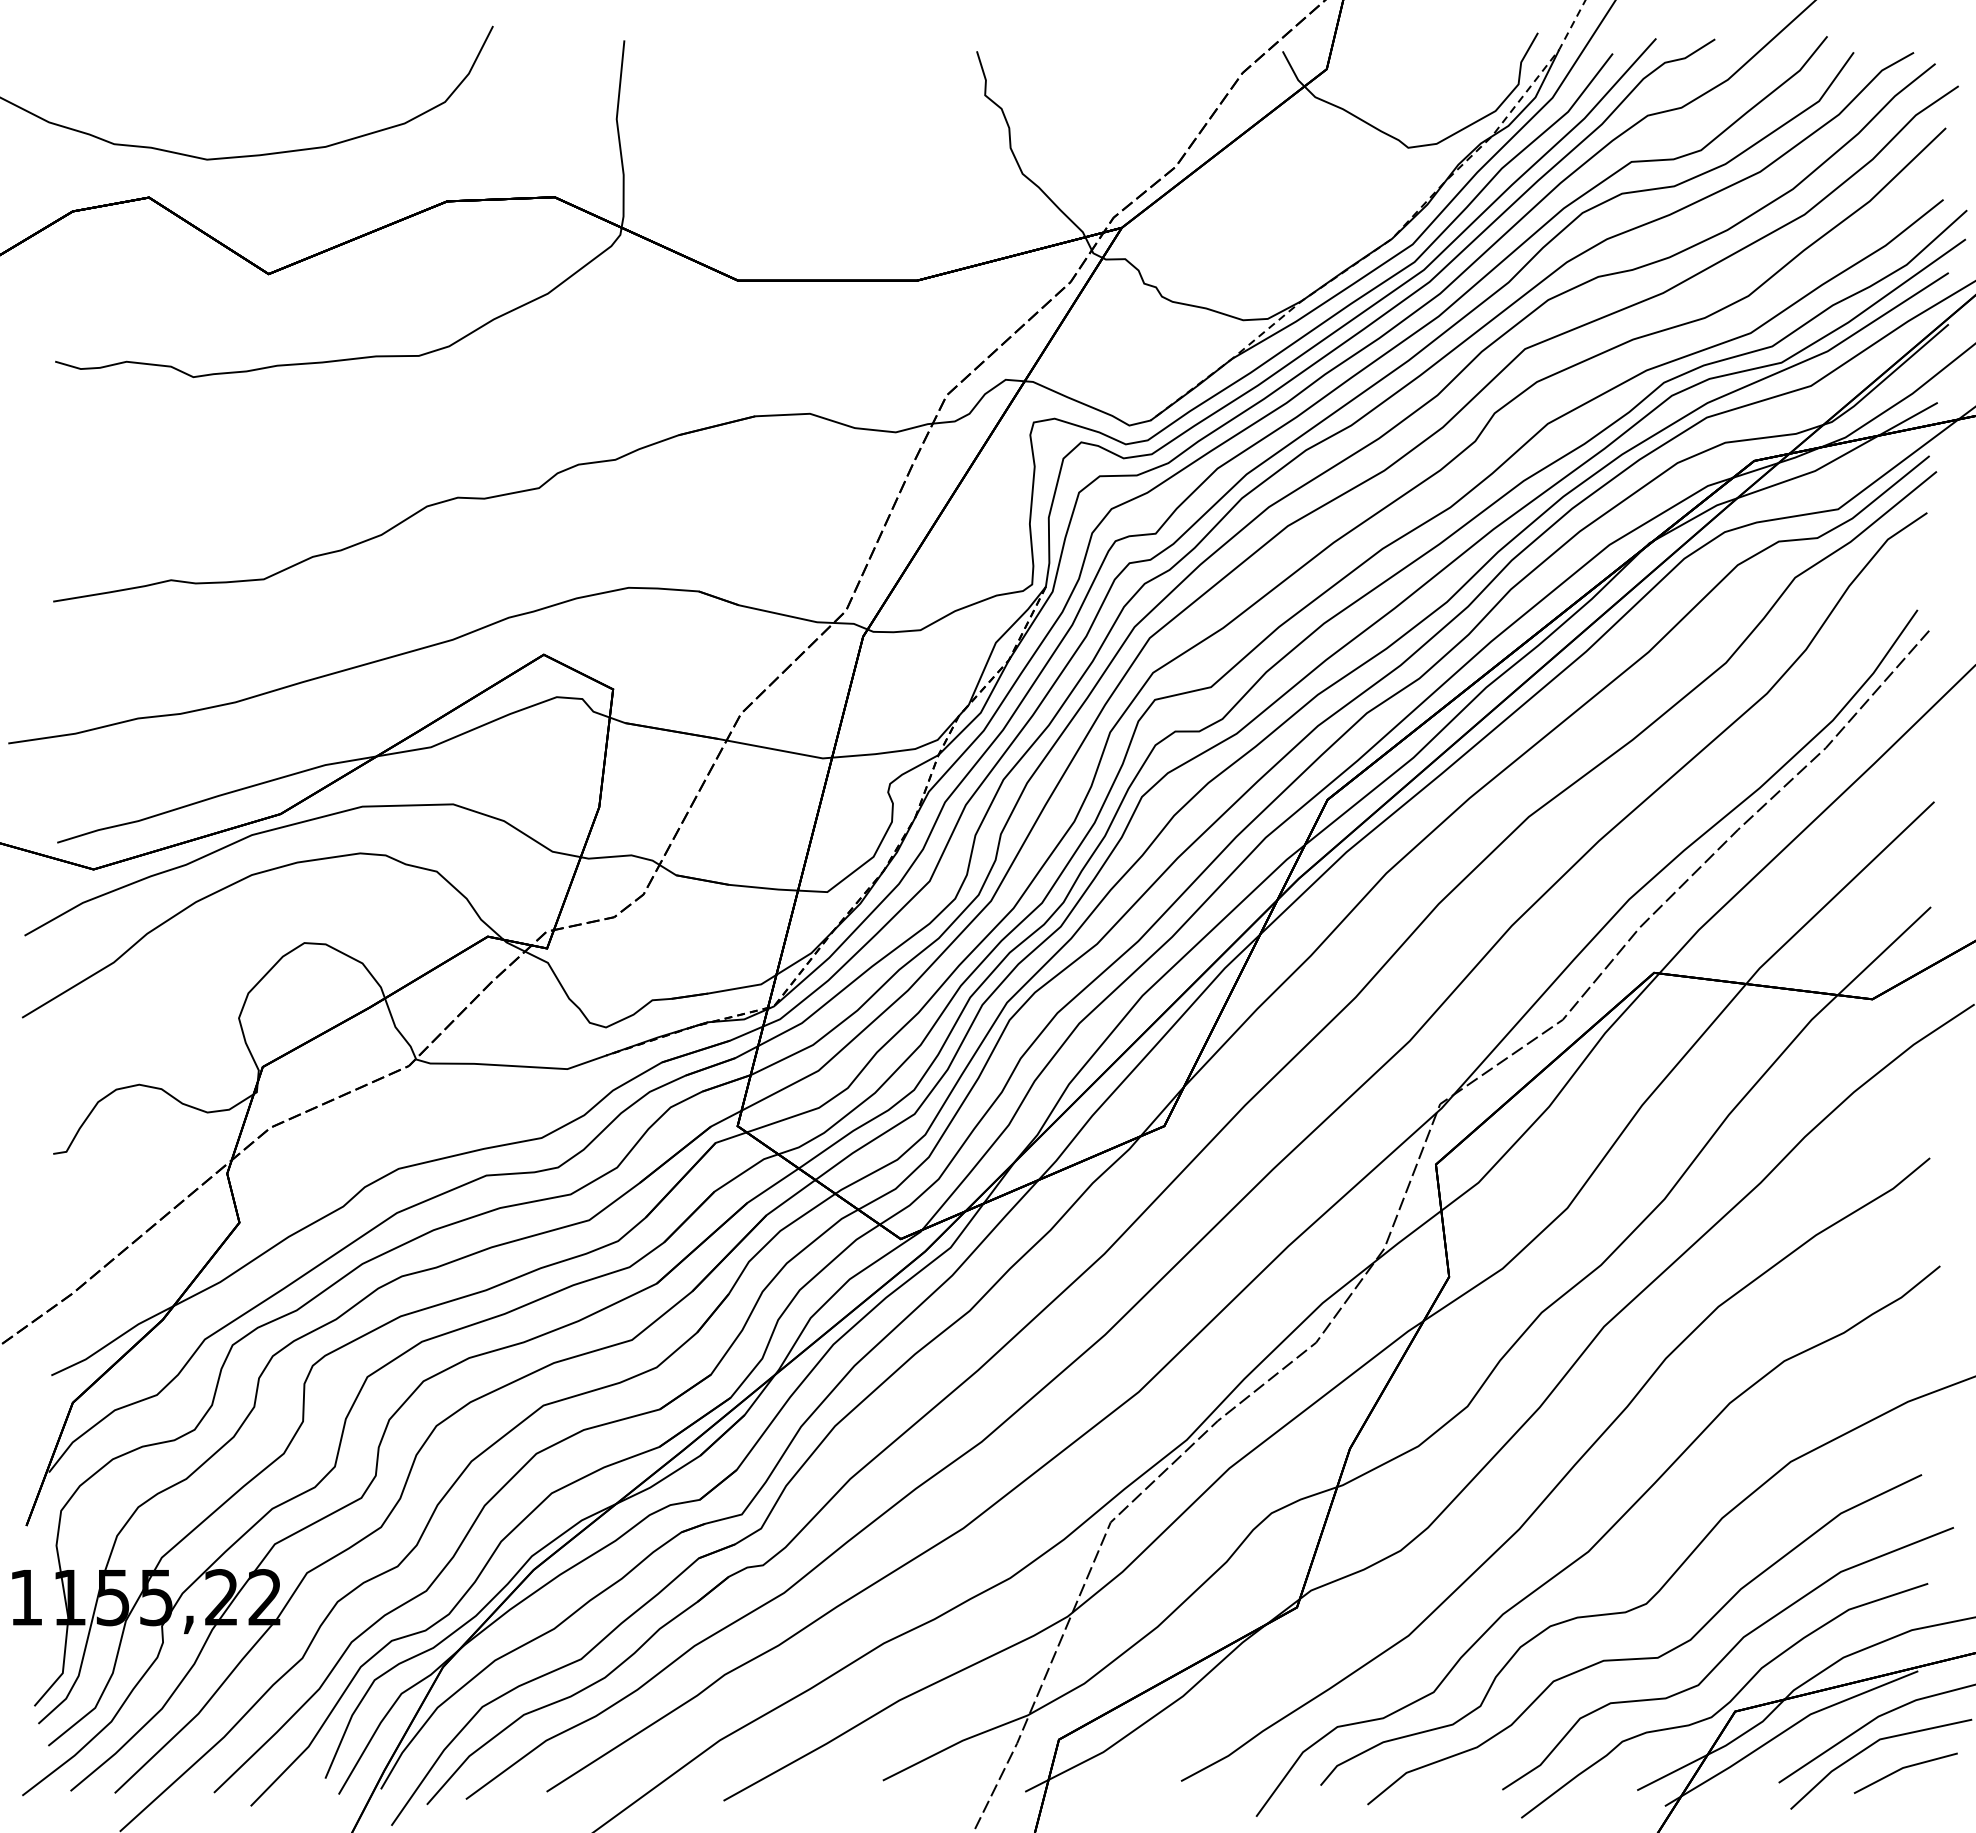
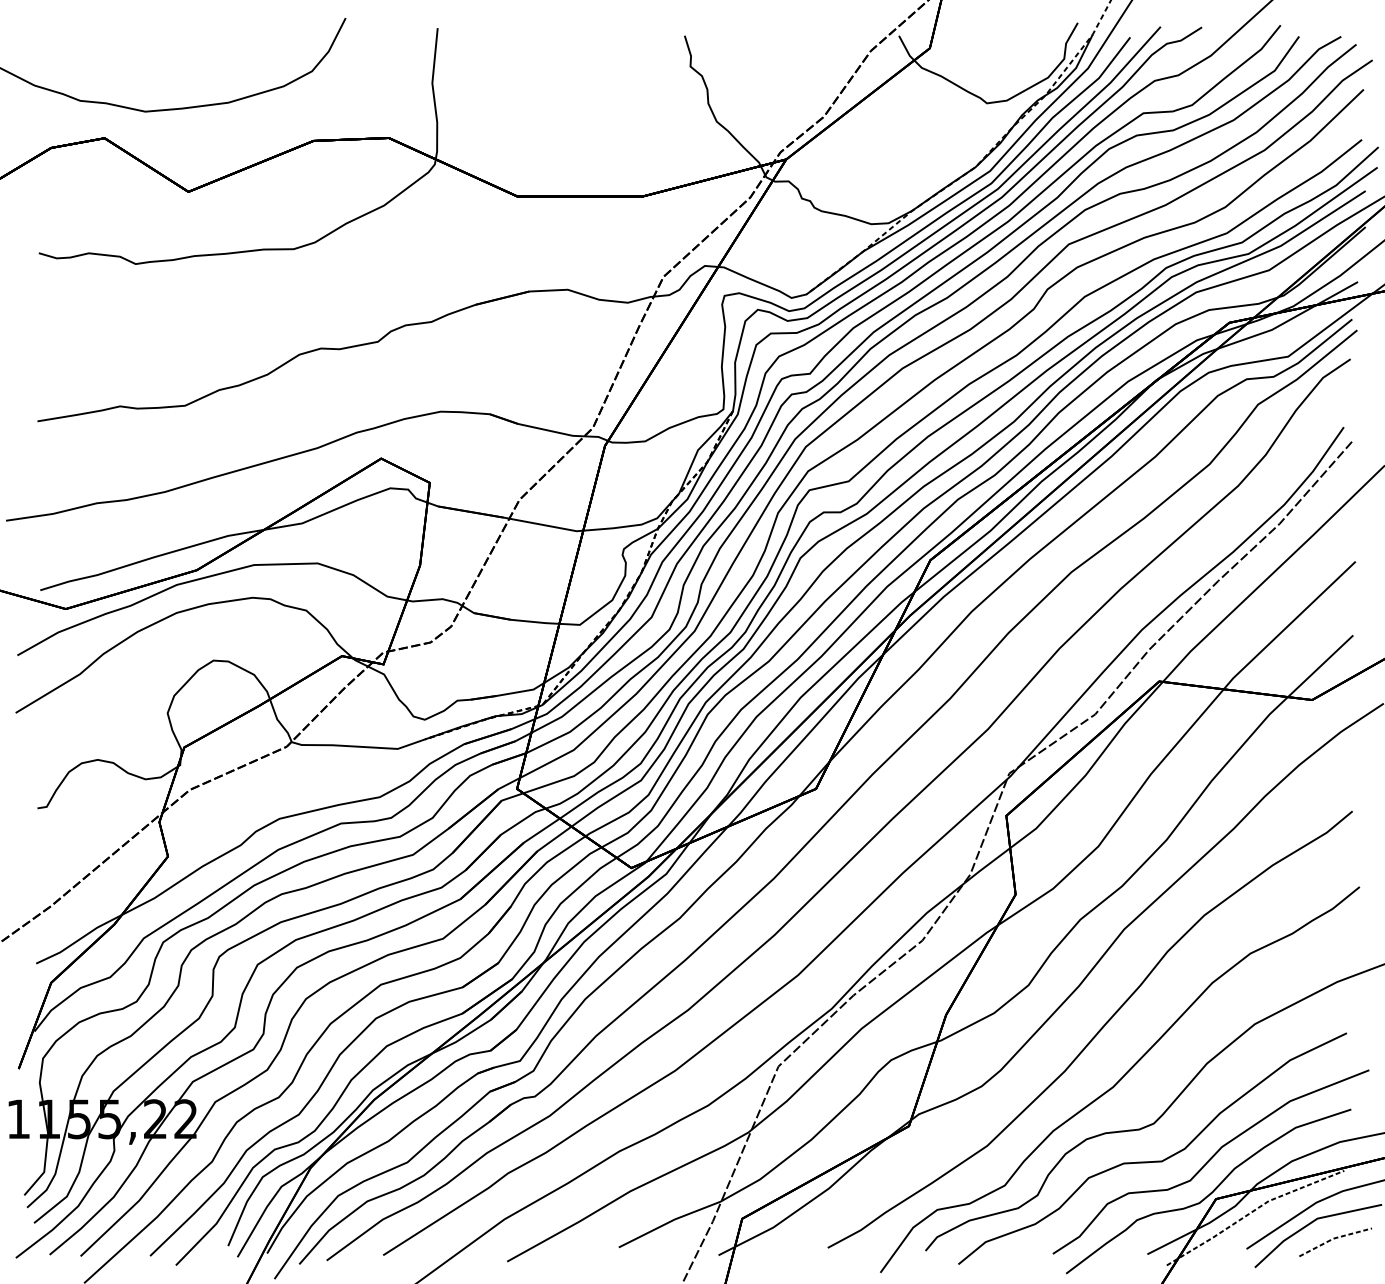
line: (1787, 1729) -> (1252, 1211), solid -> dashed
line: (1903, 1767) -> (1333, 1238), solid -> dashed

